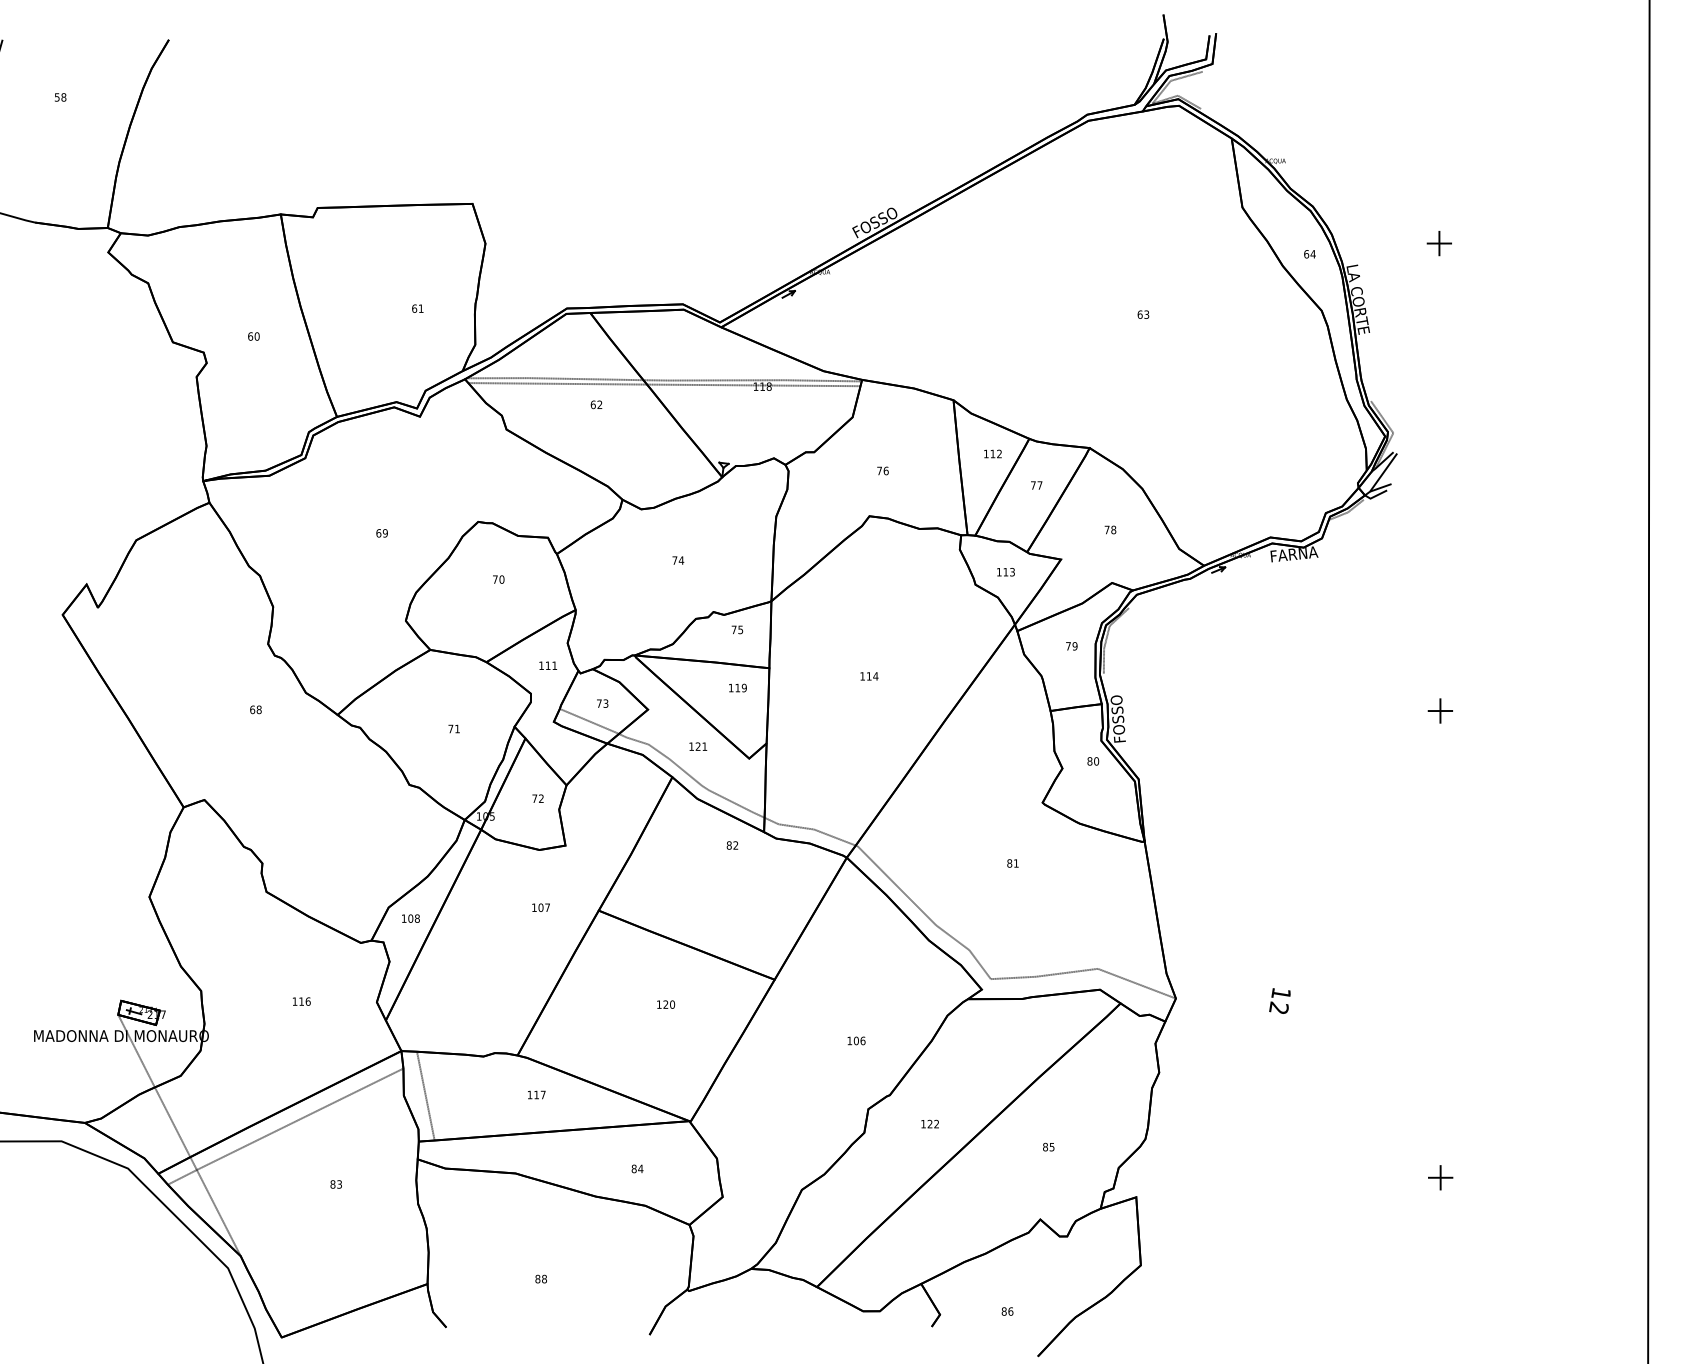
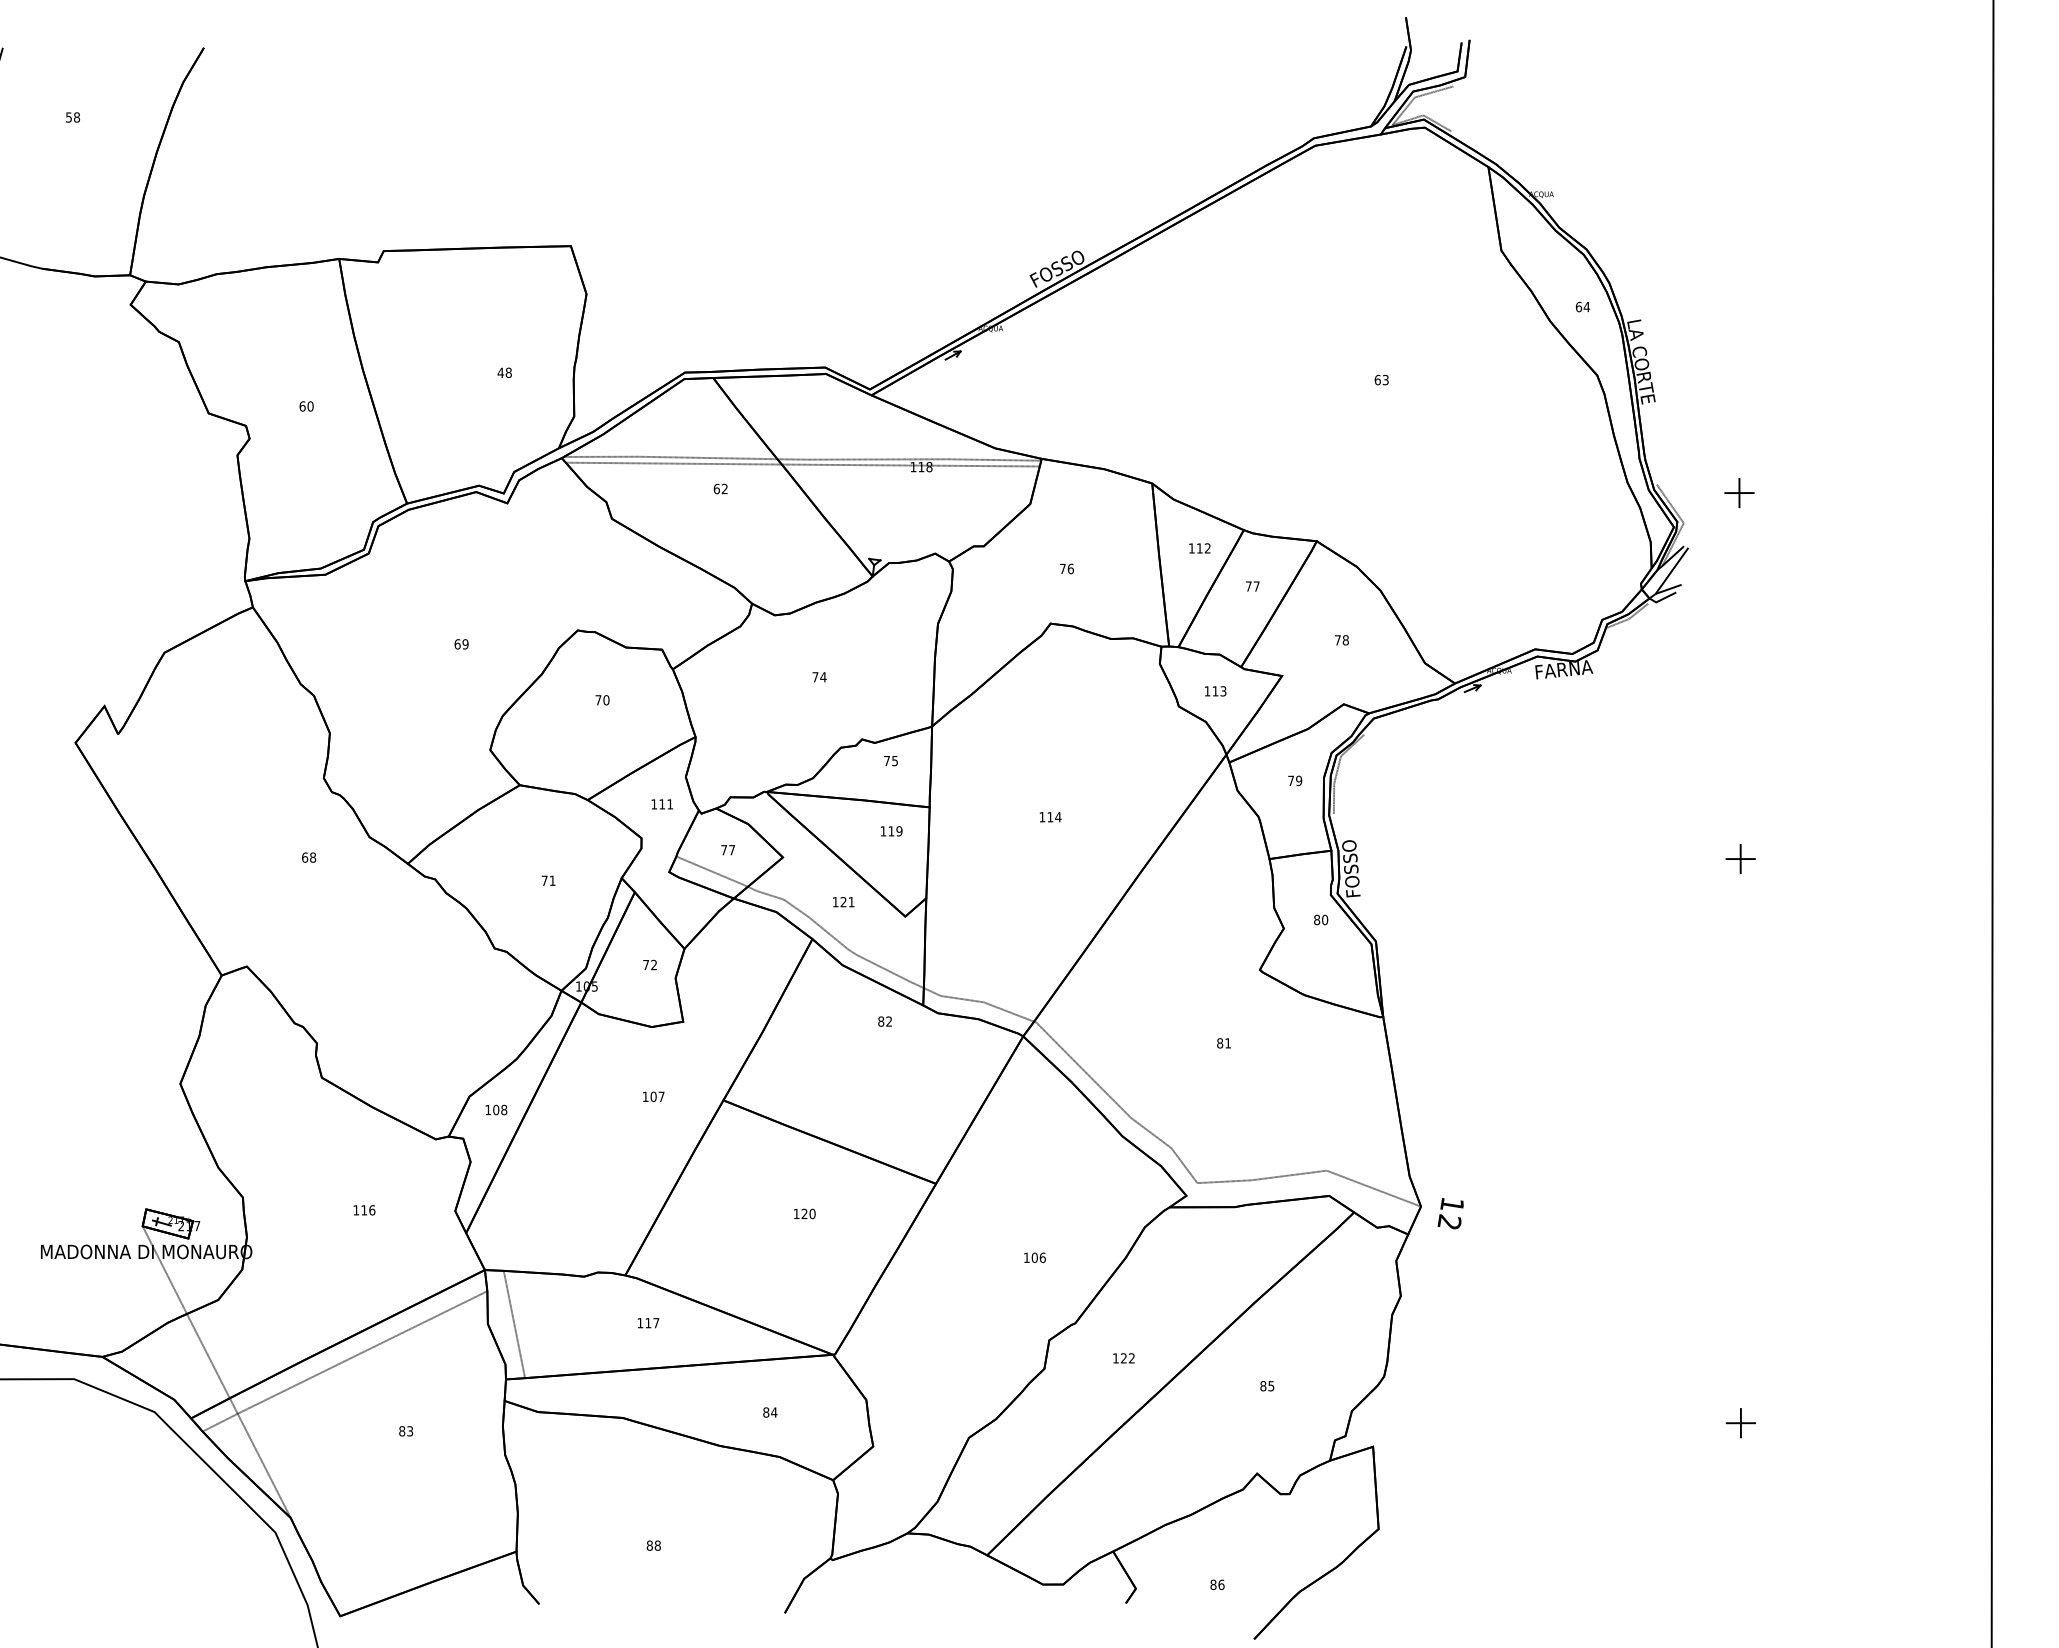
part: (1439, 243) -> (1739, 493), moved
text: (417, 308) -> (504, 372), 61 -> 48
text: (606, 703) -> (732, 850), 73 -> 77
text: (1279, 1000) -> (1450, 1213), moved

